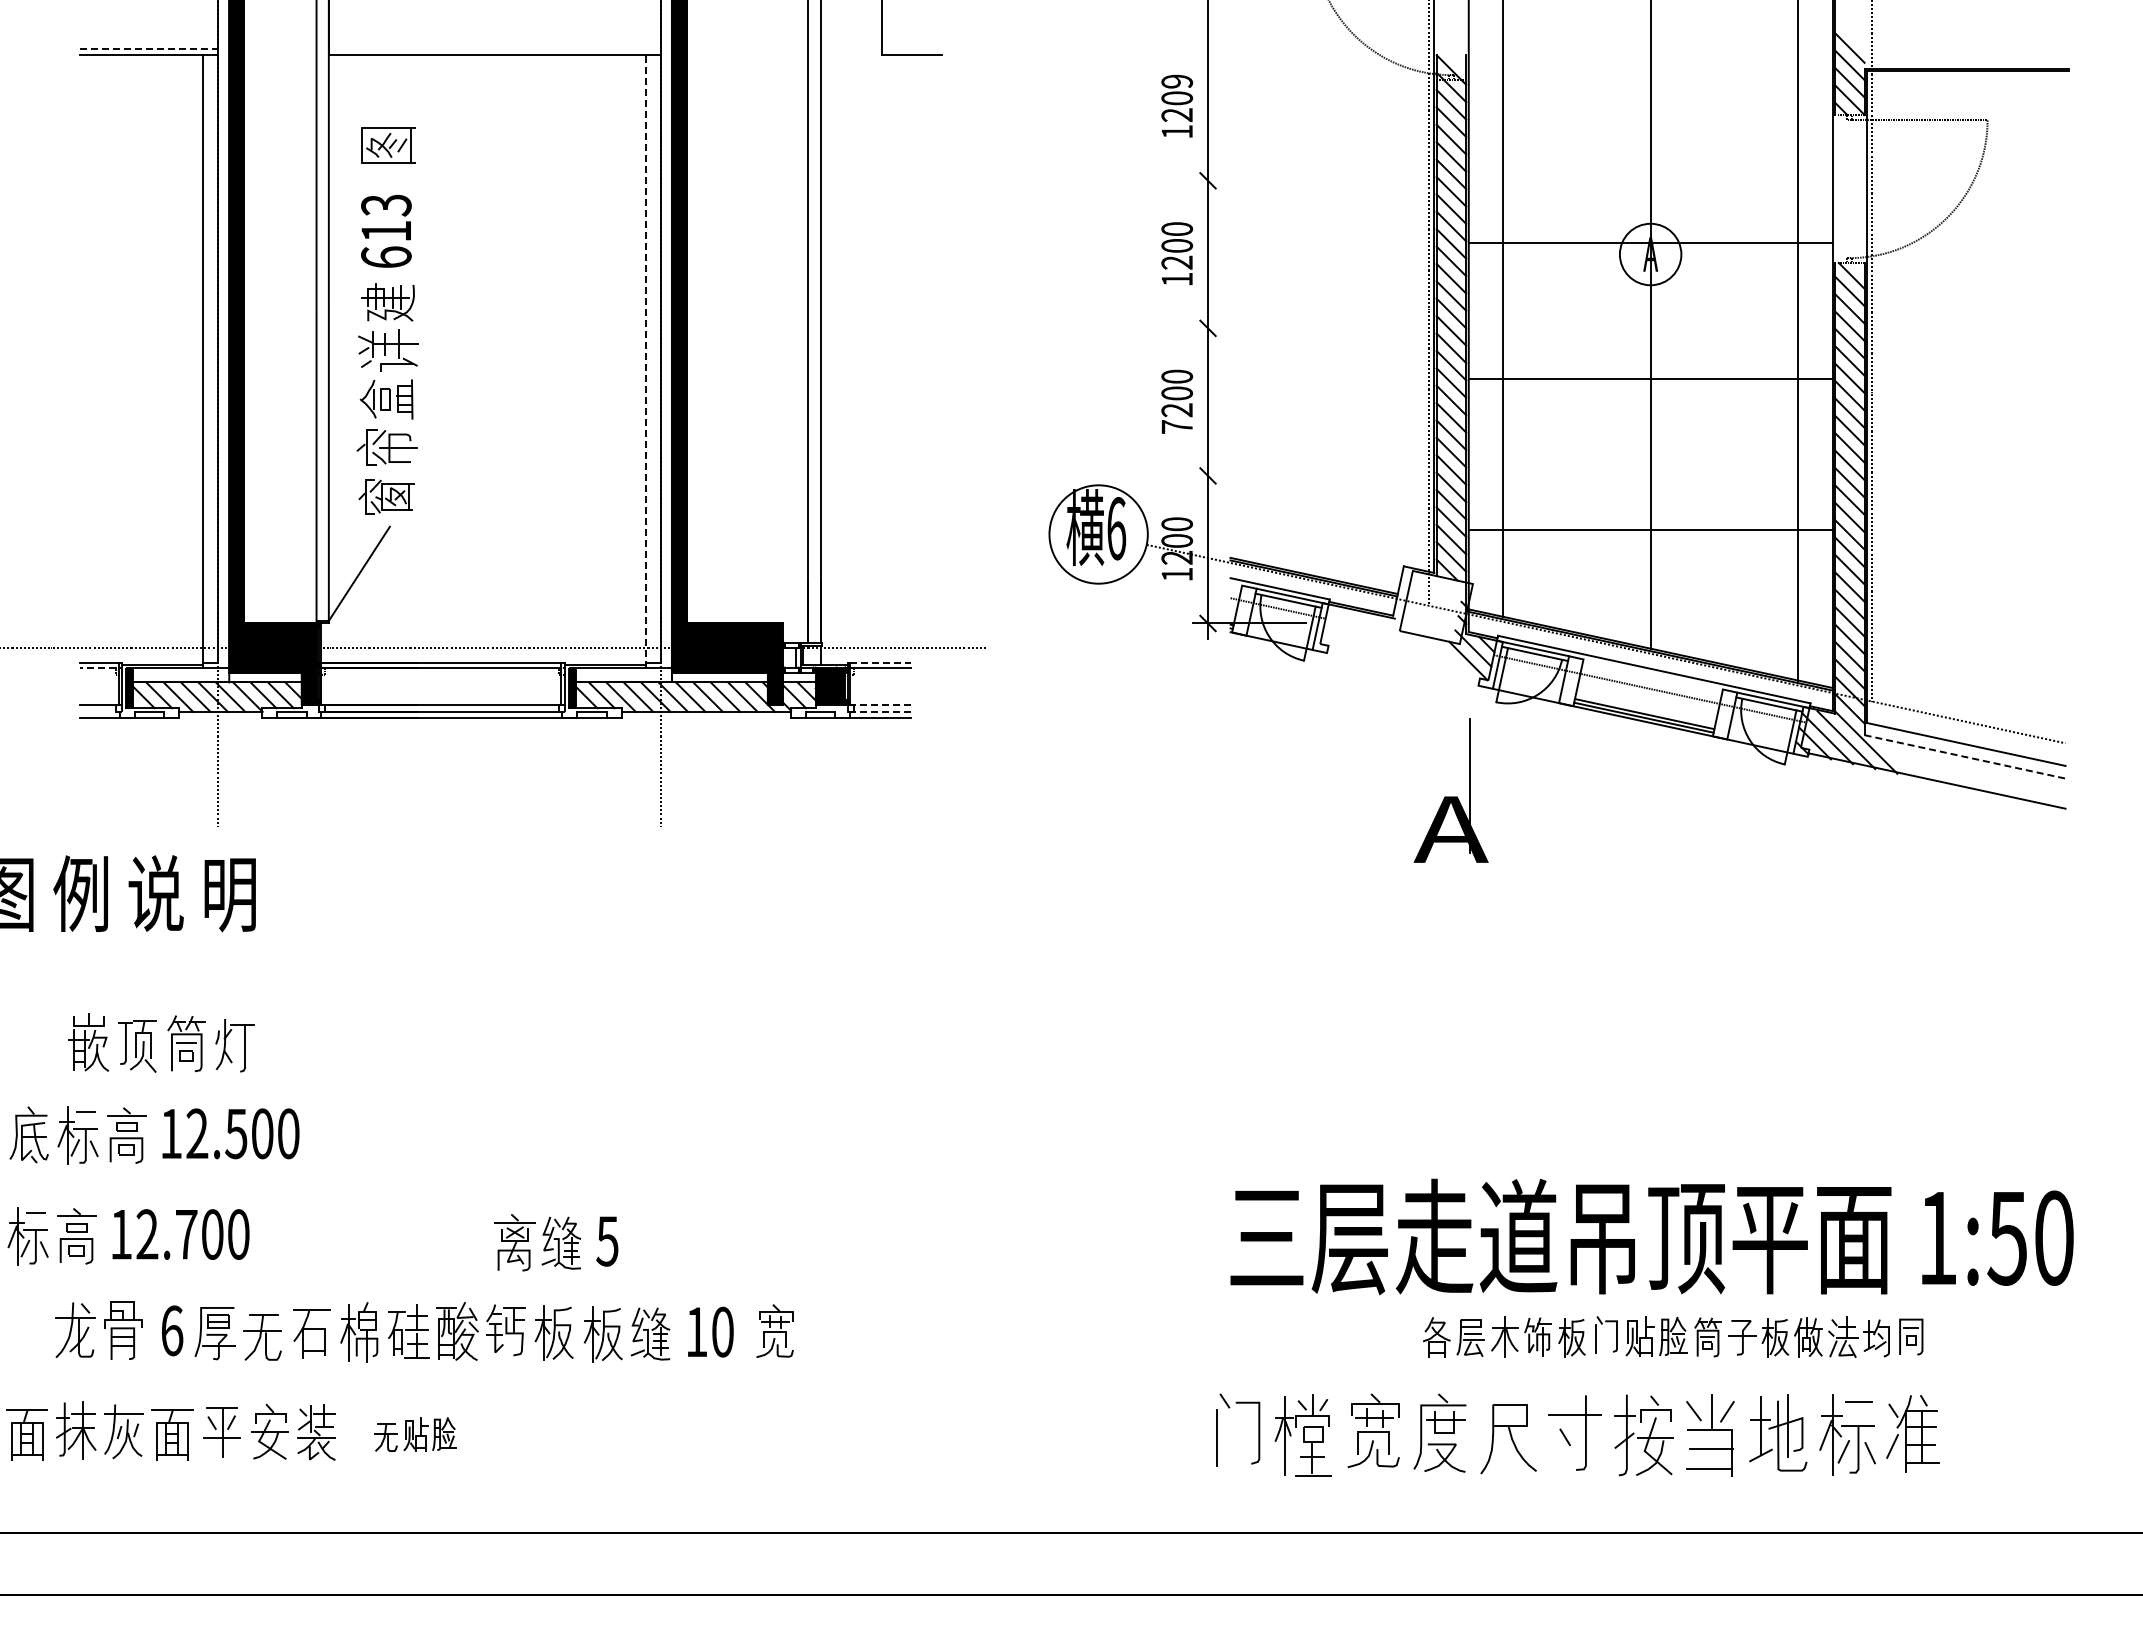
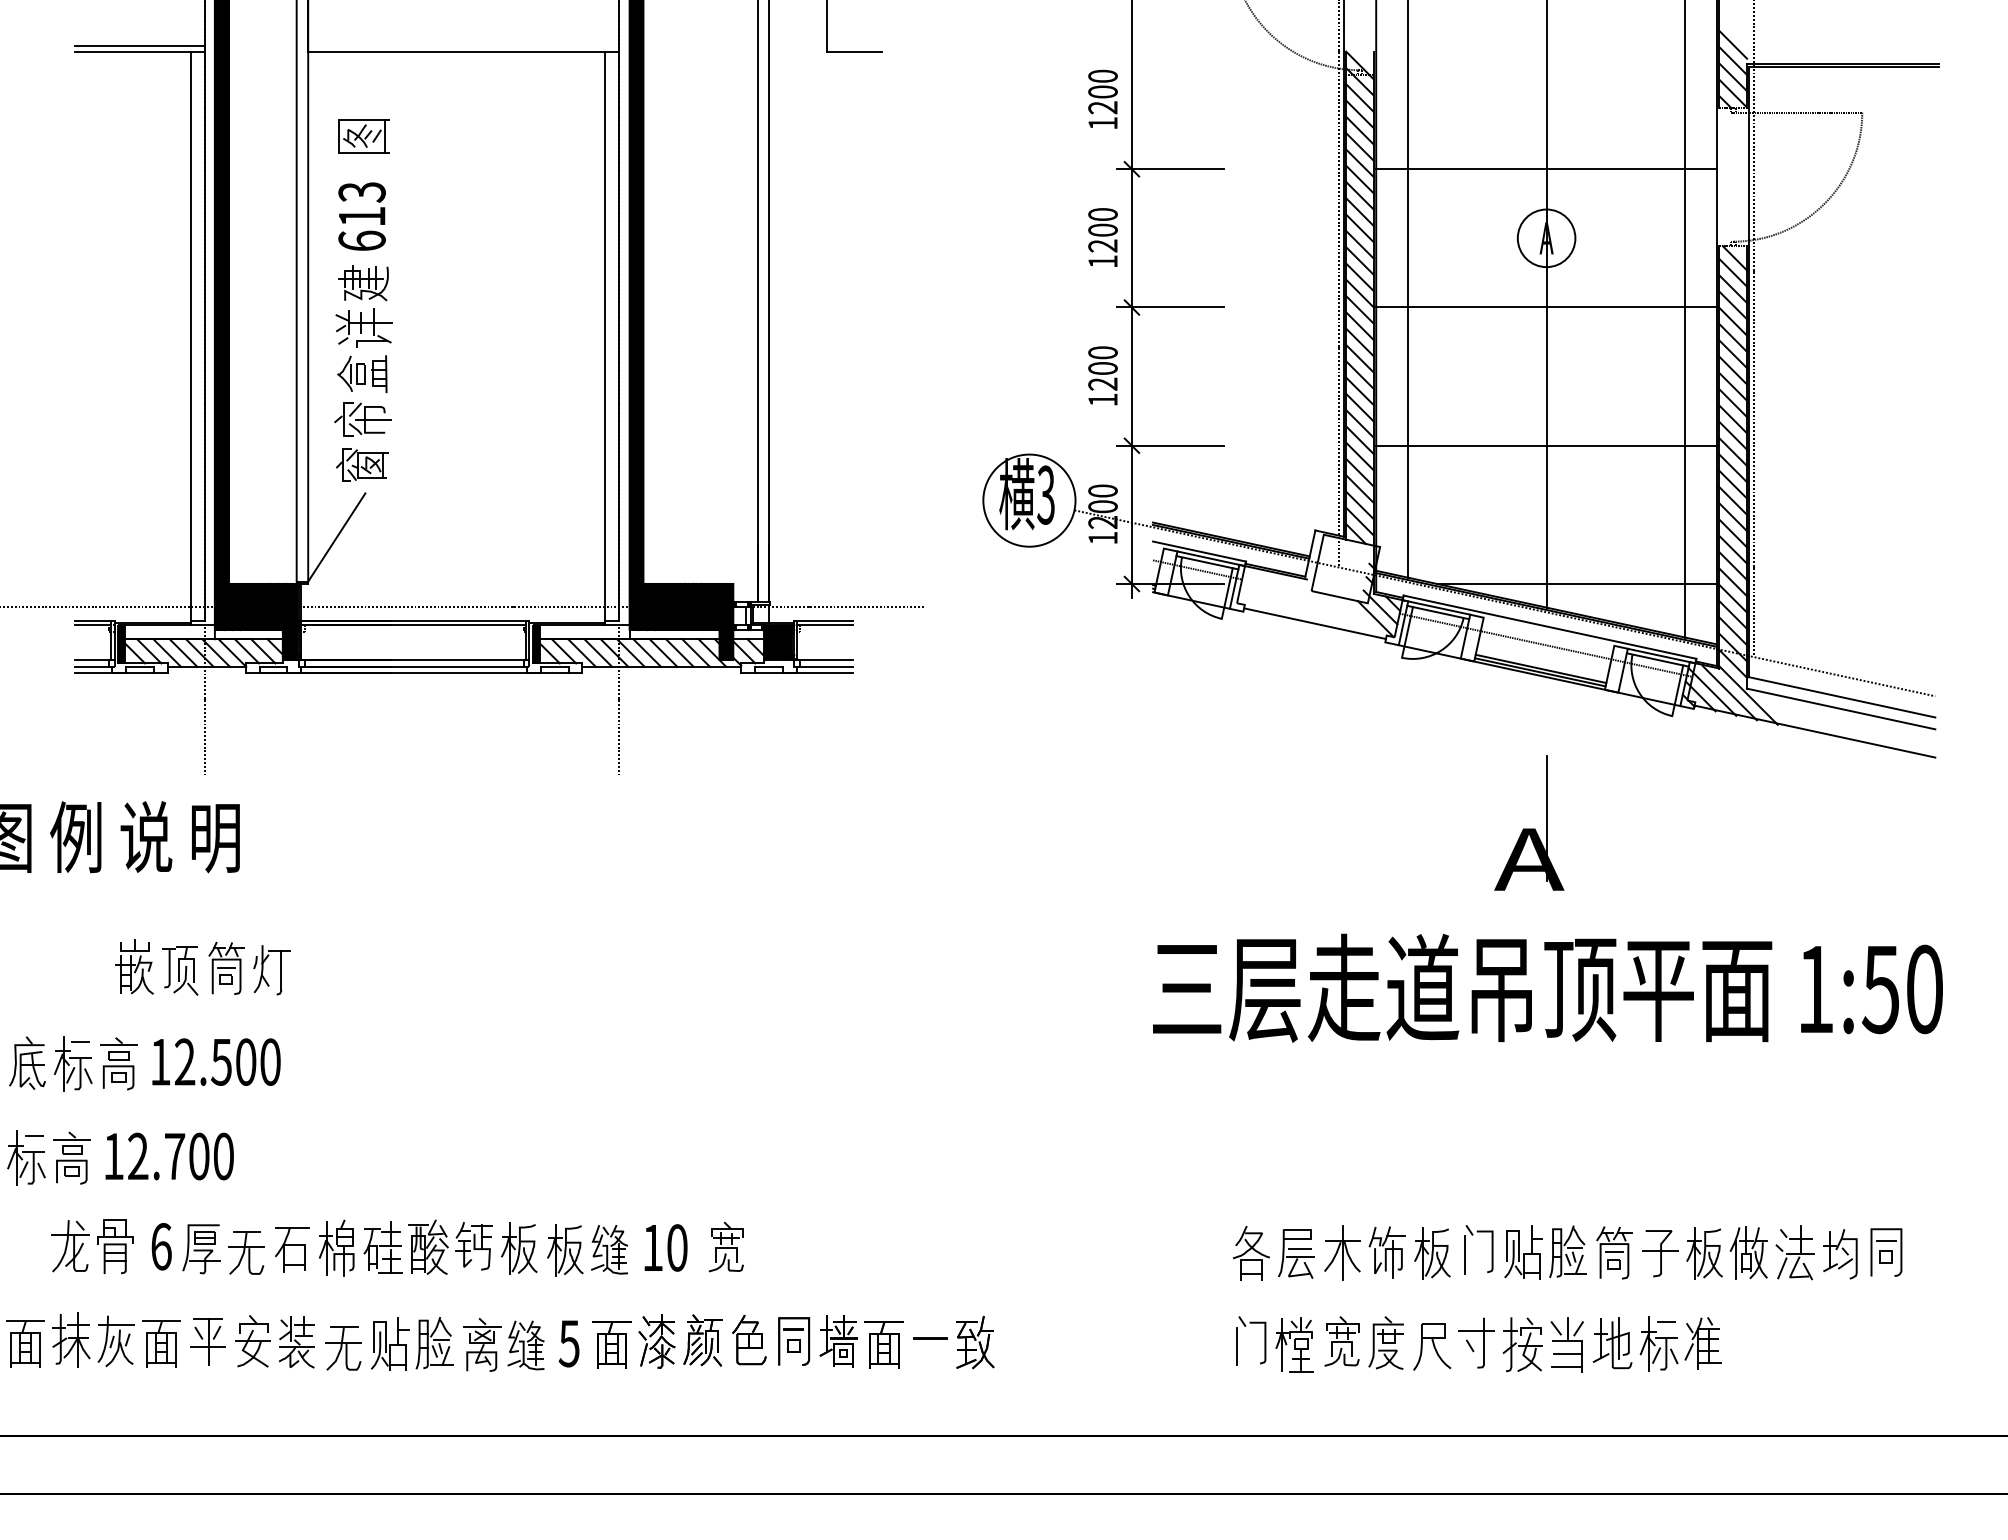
line: (149, 49) -> (140, 46), dashed -> solid
text: (1177, 81) -> (1103, 76), 1209 -> 1200
line: (1249, 180) -> (1170, 168), added
line: (1650, 242) -> (1546, 168), moved
line: (1249, 328) -> (1170, 307), added
line: (646, 360) -> (605, 337), dashed -> solid
line: (1650, 379) -> (1546, 307), moved
text: (1176, 426) -> (1102, 399), 7200 -> 1200
line: (1249, 475) -> (1170, 445), added
text: (1116, 528) -> (1046, 495), 6 -> 3
line: (1650, 529) -> (1546, 445), moved
line: (1682, 623) -> (1576, 584), added
line: (880, 662) -> (825, 620), dashed -> solid
line: (1403, 665) -> (1315, 623), added
line: (97, 667) -> (91, 625), dashed -> solid
line: (881, 704) -> (825, 659), dashed -> solid
line: (97, 711) -> (91, 666), added
line: (881, 711) -> (825, 666), dashed -> solid
line: (1965, 756) -> (1841, 708), dashed -> solid
part: (1450, 790) -> (1528, 822), moved
part: (151, 1042) -> (193, 967), moved
text: (1651, 1236) -> (1547, 987), moved
part: (556, 1242) -> (521, 1344), moved
part: (1672, 1336) -> (1567, 1252), size x1.43
part: (846, 1432) -> (793, 1341), added
part: (415, 1434) -> (389, 1343), size x1.67
part: (1578, 1434) -> (1479, 1343), size x0.71

